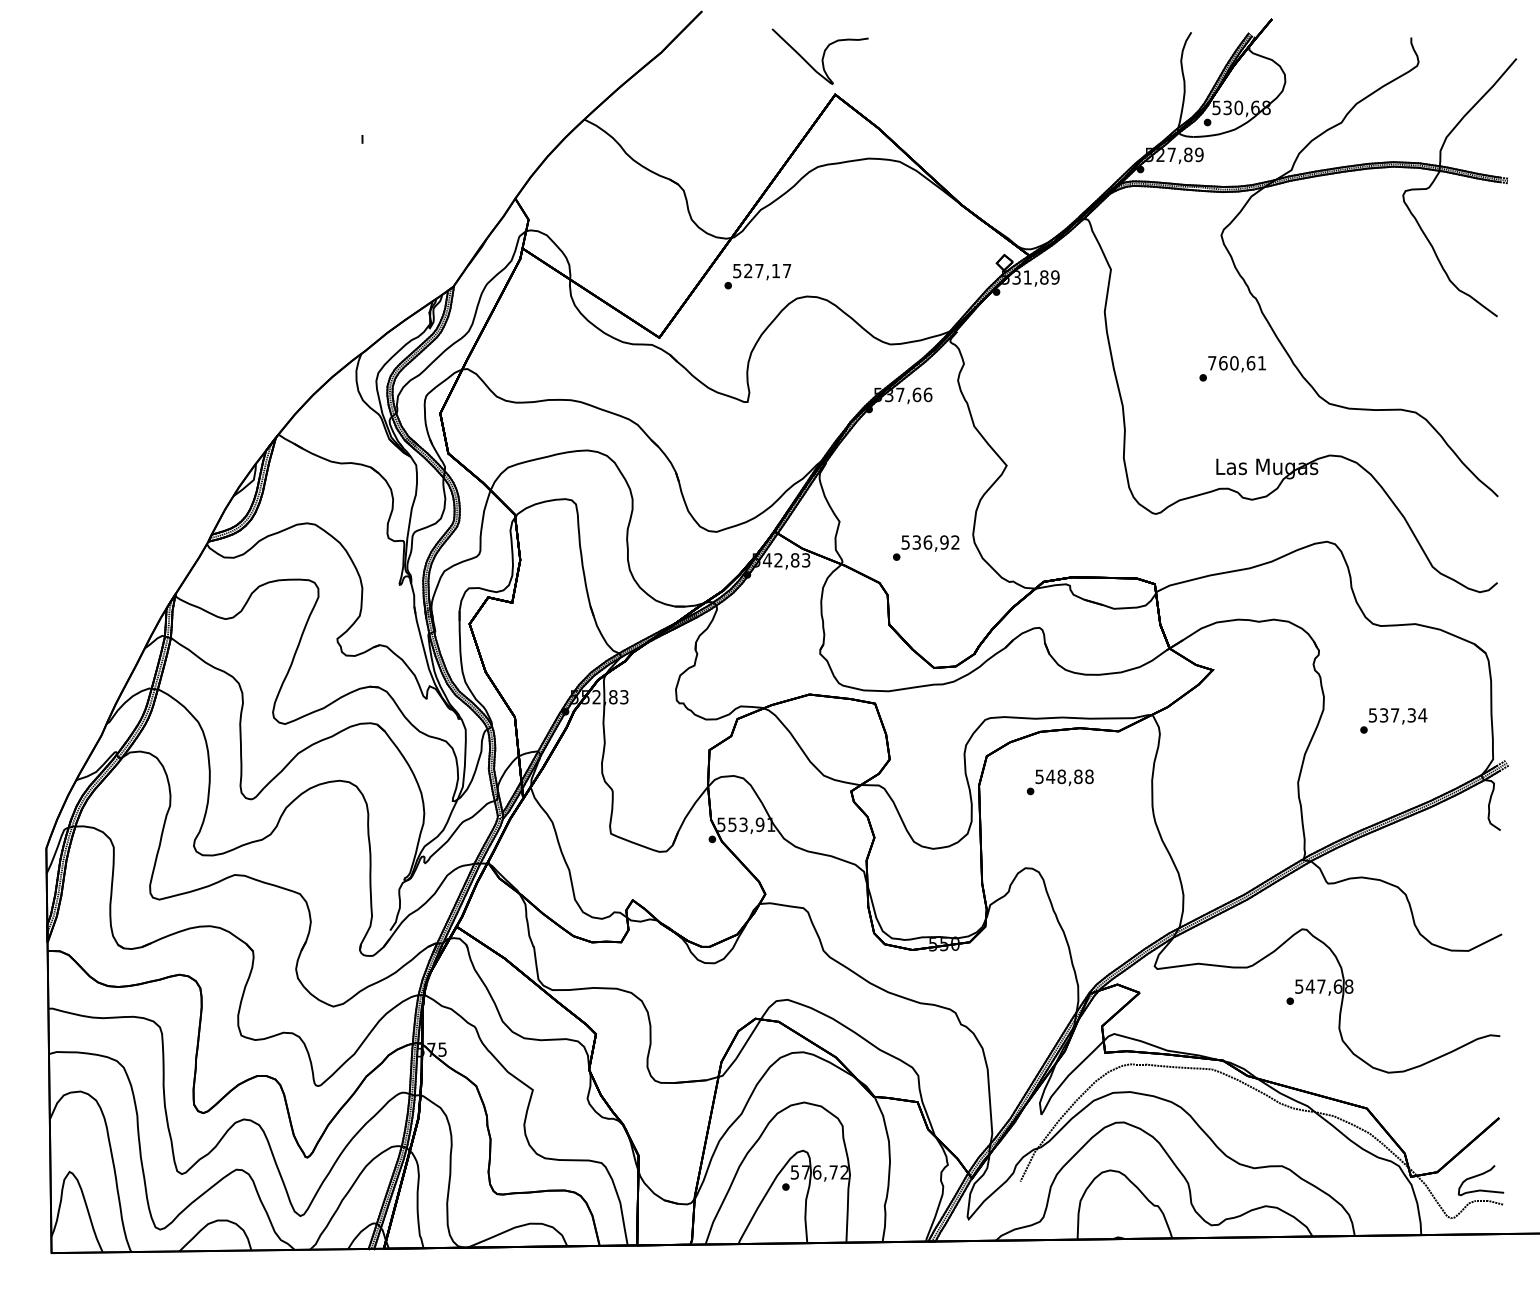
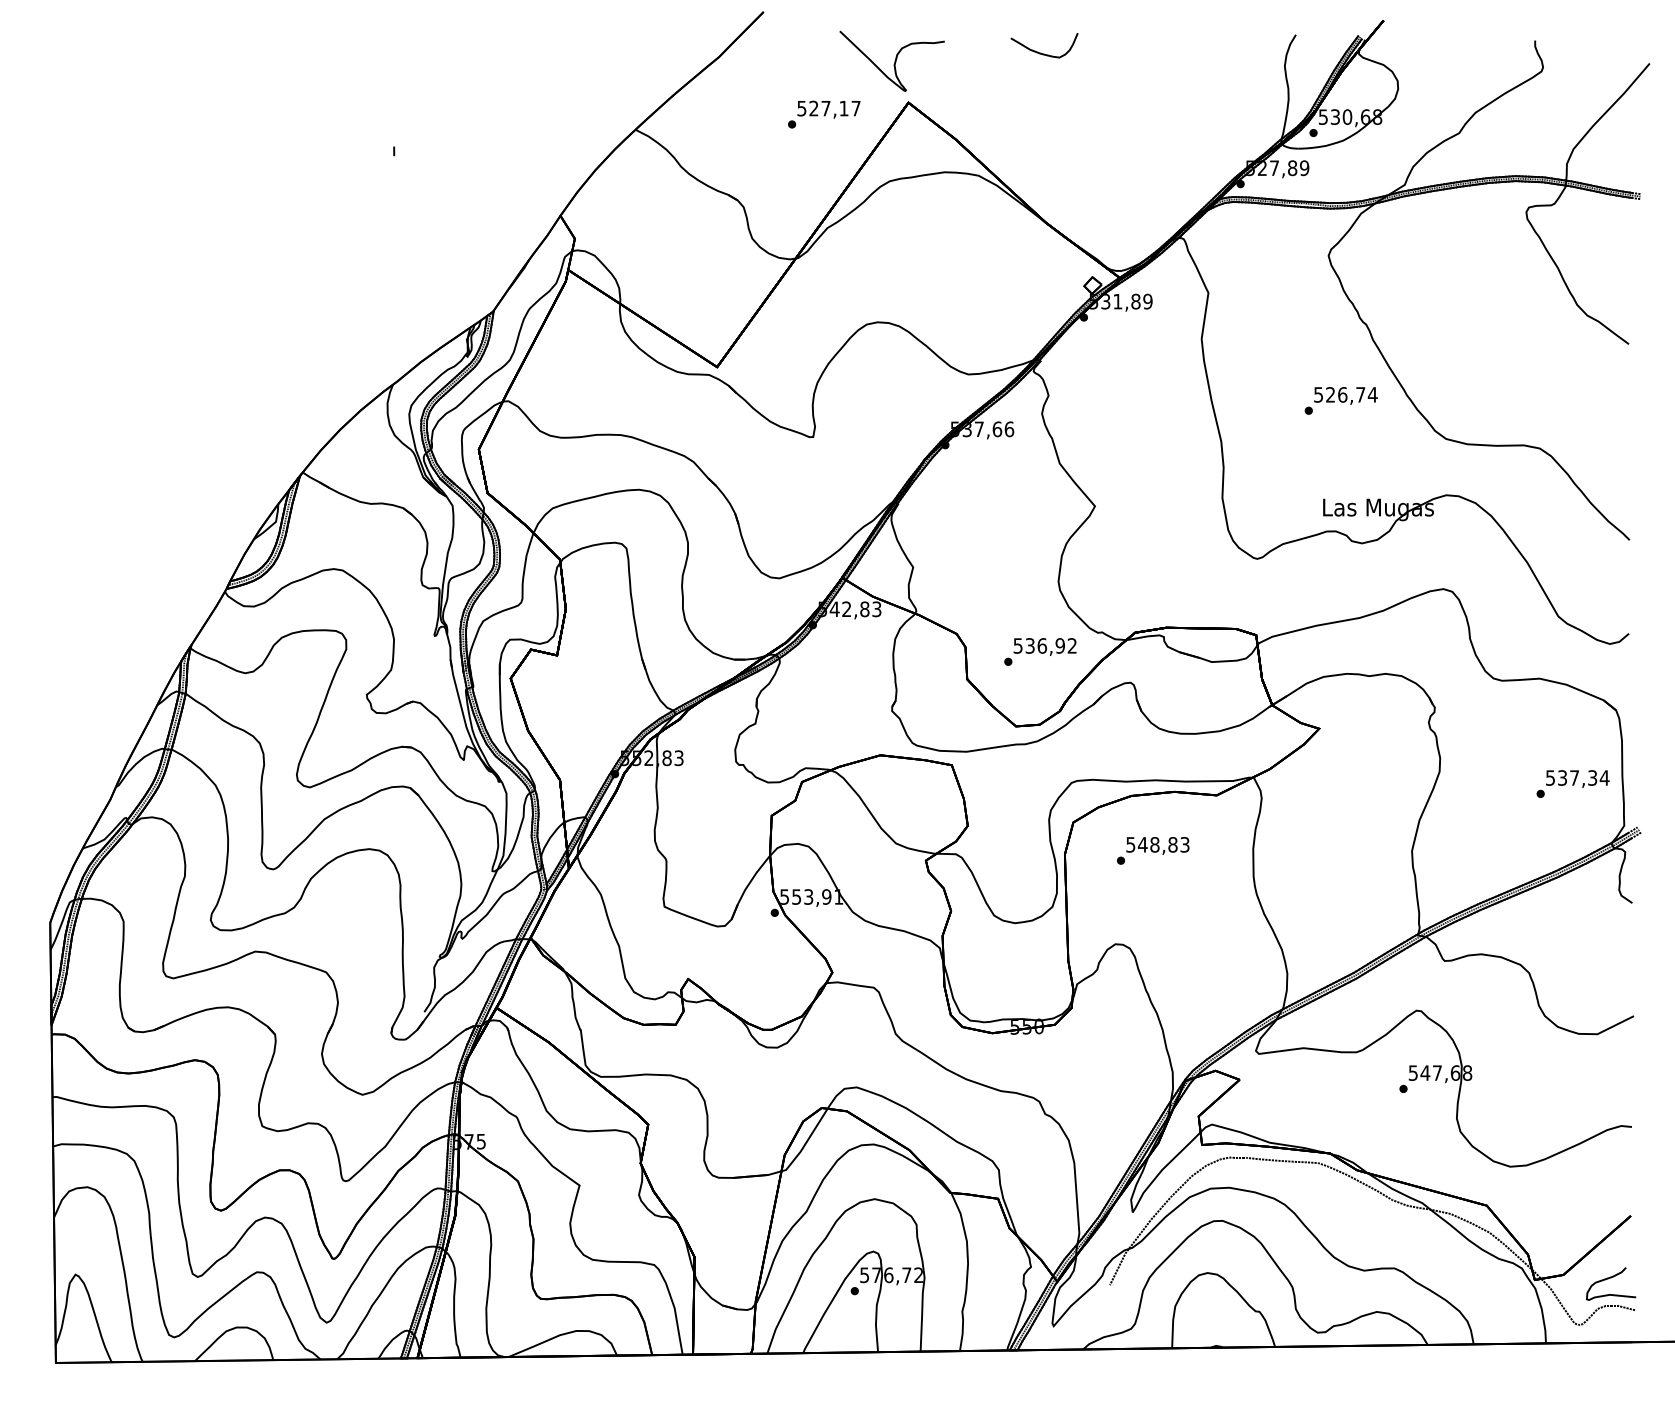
curve: (960, 49) -> (1044, 53), added
text: (758, 276) -> (824, 114), moved
text: (1236, 362) -> (1345, 394), 760,61 -> 526,74
text: (926, 547) -> (1040, 651), moved
text: (1393, 720) -> (1572, 783), moved
text: (1088, 776) -> (1184, 844), 548,88 -> 548,83

